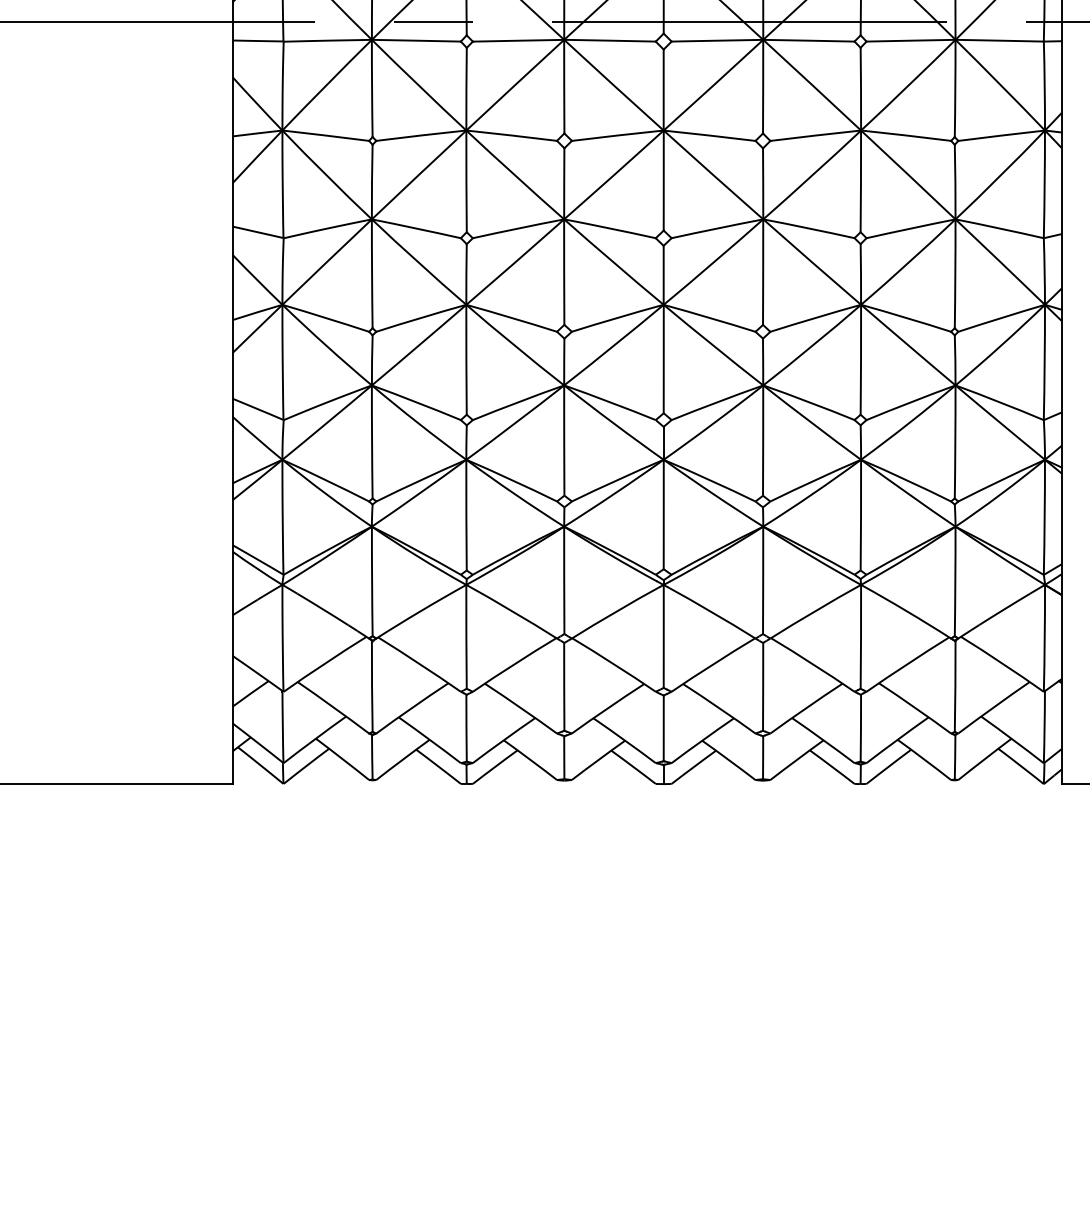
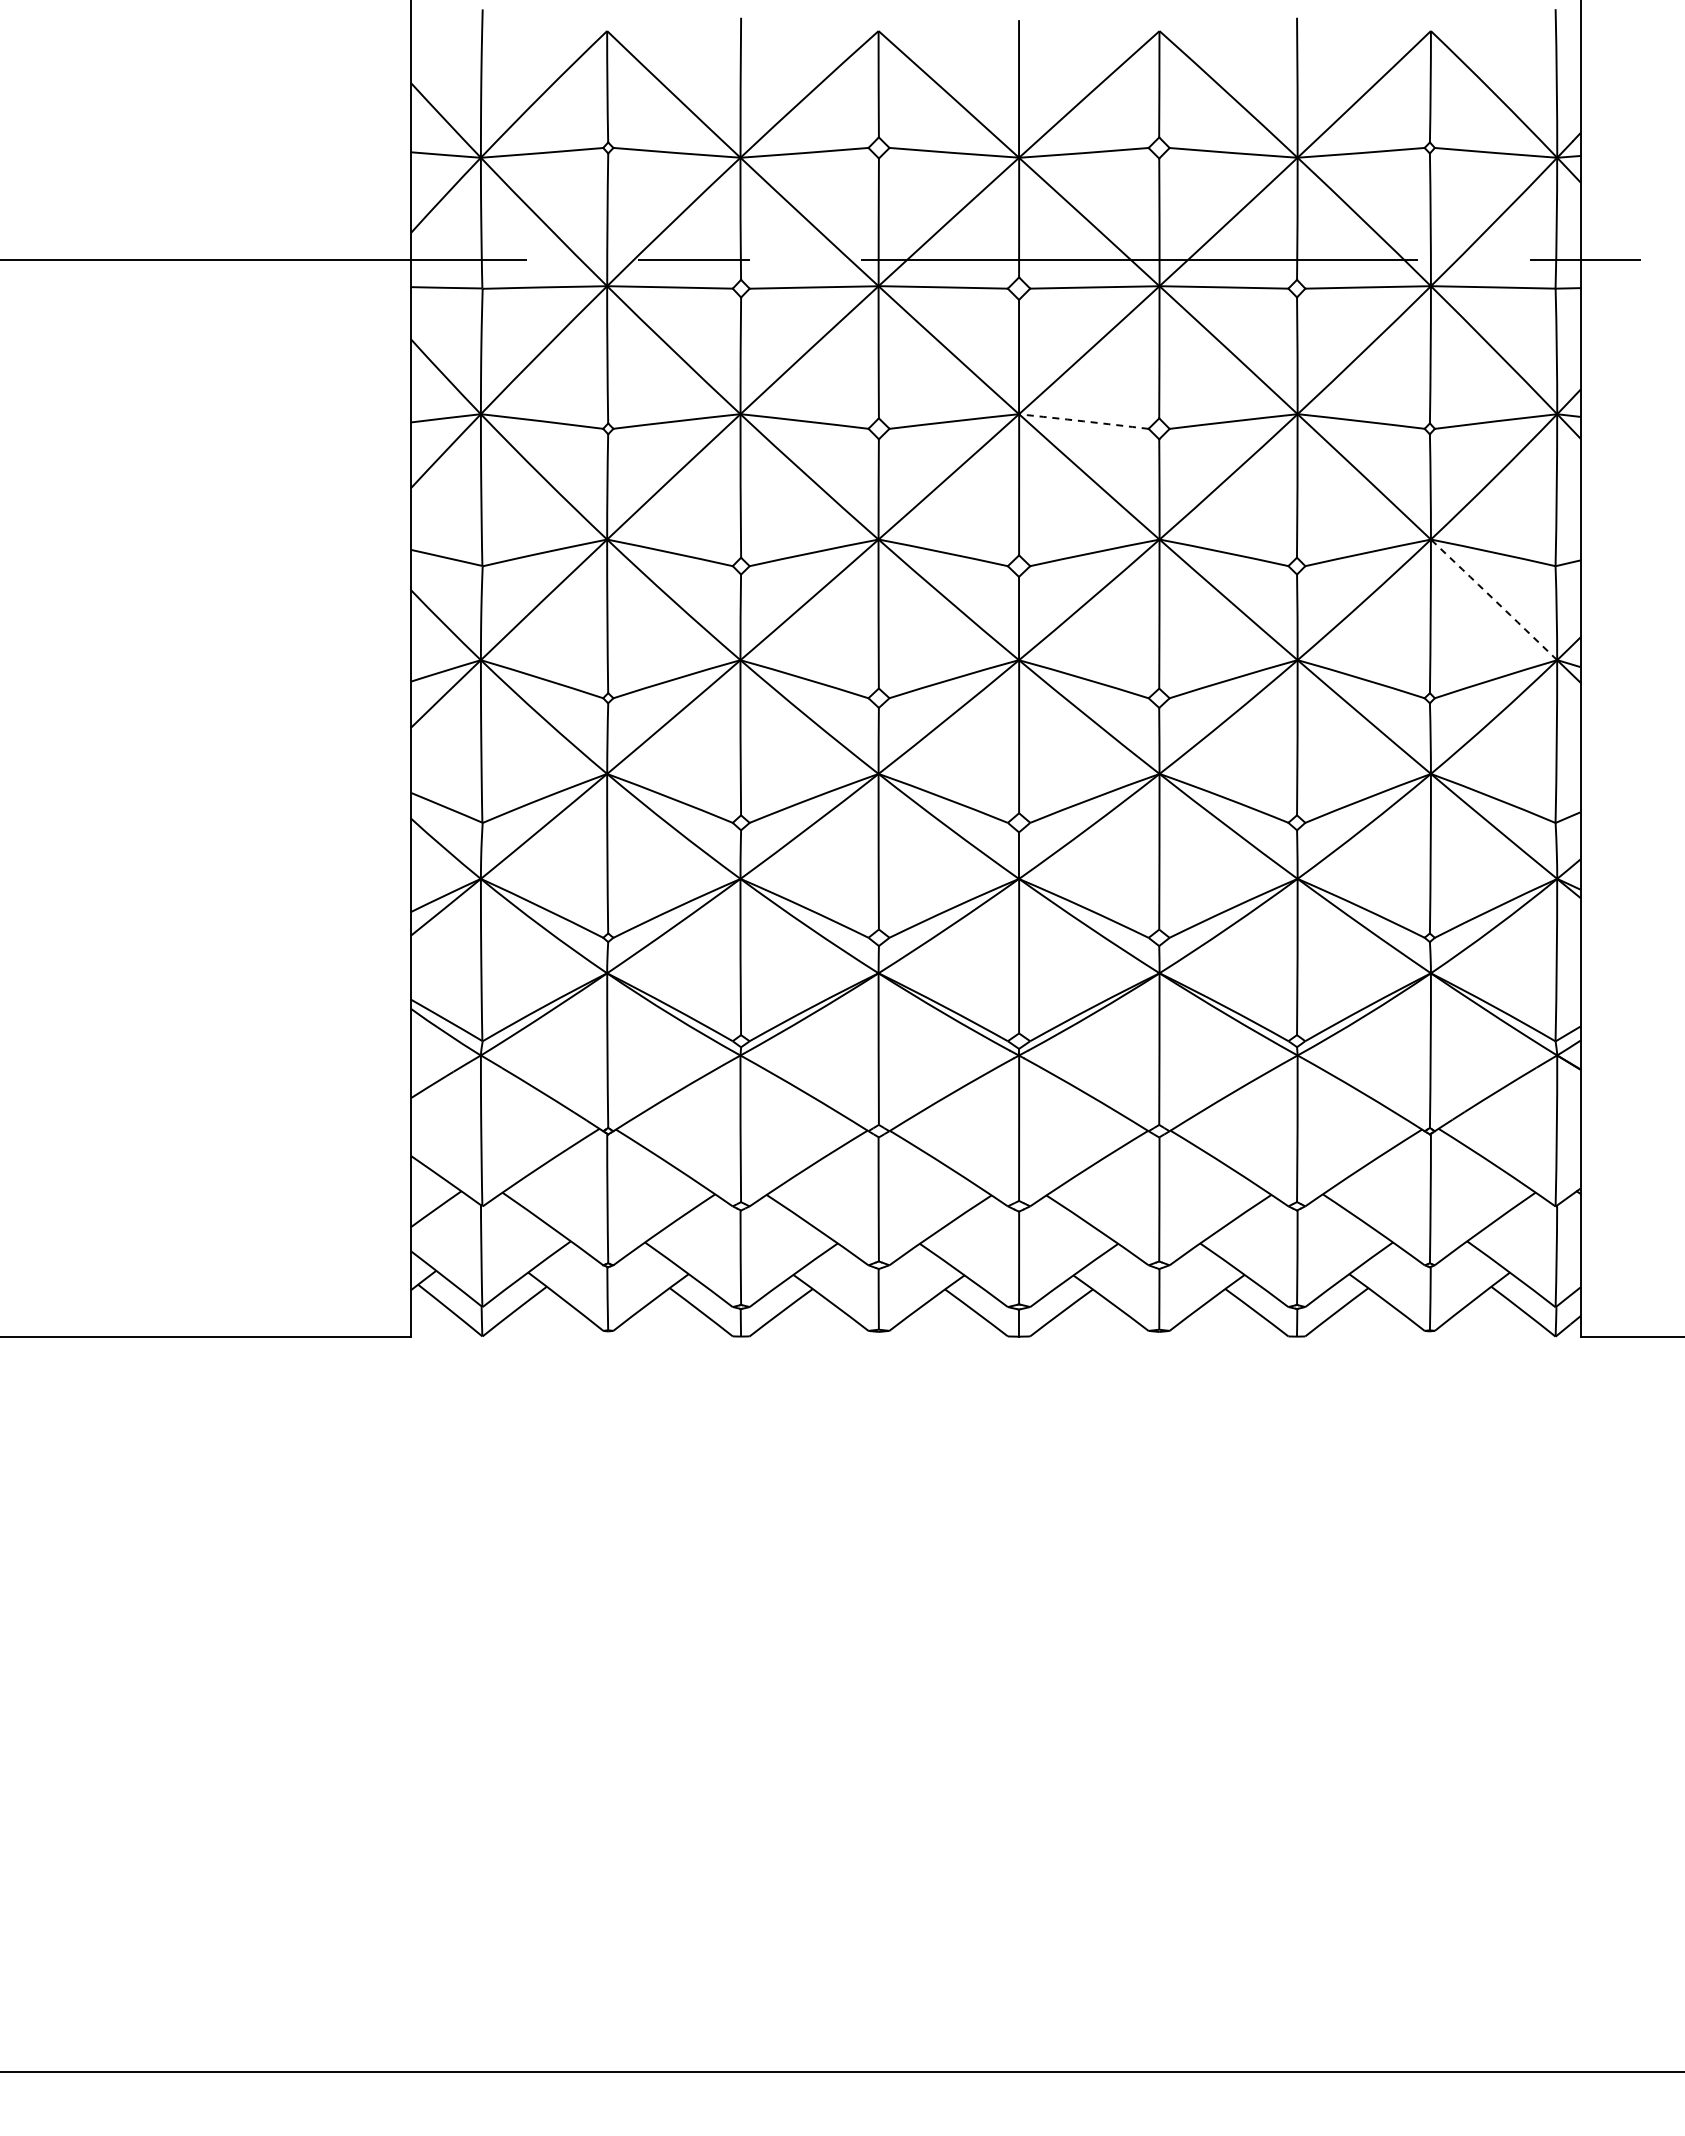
arc: (709, 135) -> (1083, 421), solid -> dashed
arc: (1000, 261) -> (1494, 599), solid -> dashed

